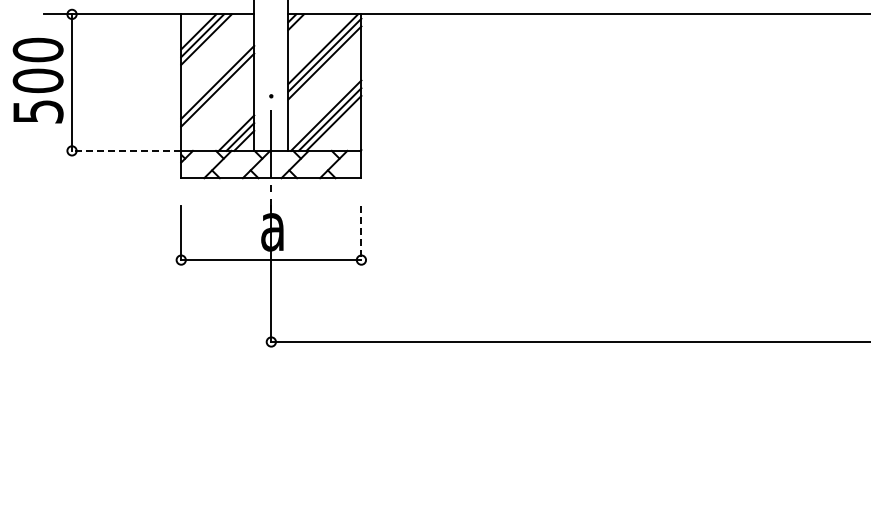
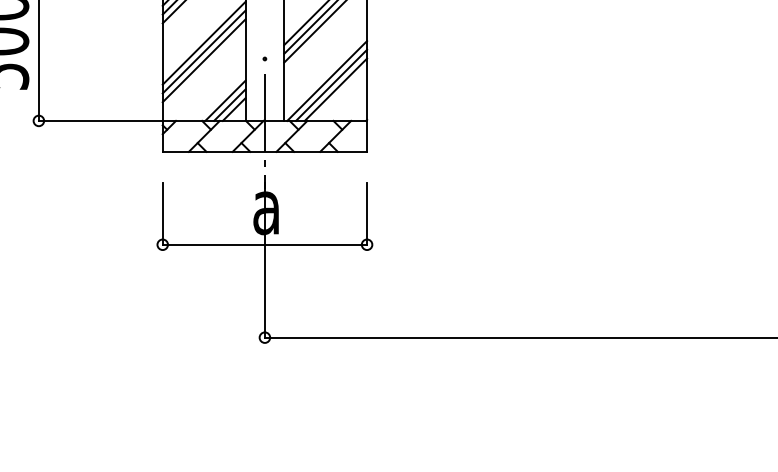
line: (217, 97) -> (203, 60), added
line: (126, 150) -> (100, 120), dashed -> solid
line: (361, 233) -> (367, 214), dashed -> solid

